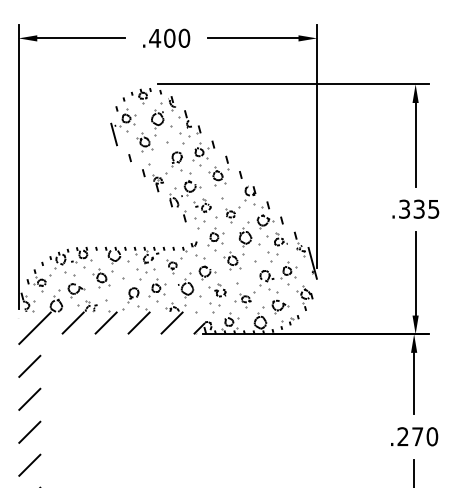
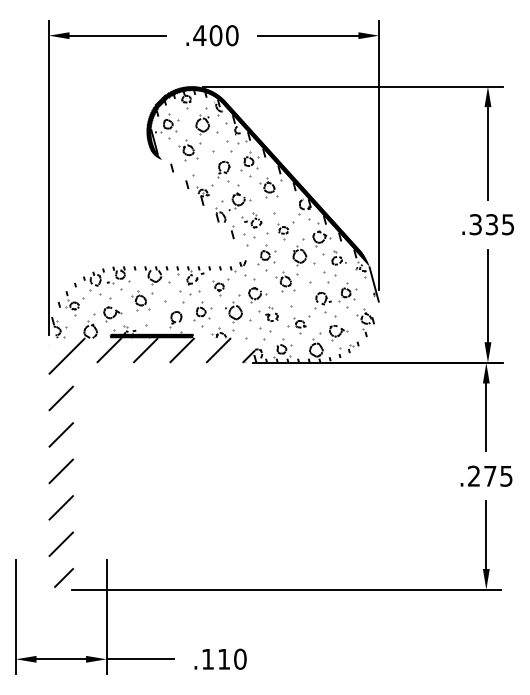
hatch: (207, 165) -> (257, 176), added
hatch: (111, 309) -> (151, 335), added
text: (432, 436) -> (506, 475), .270 -> .275

